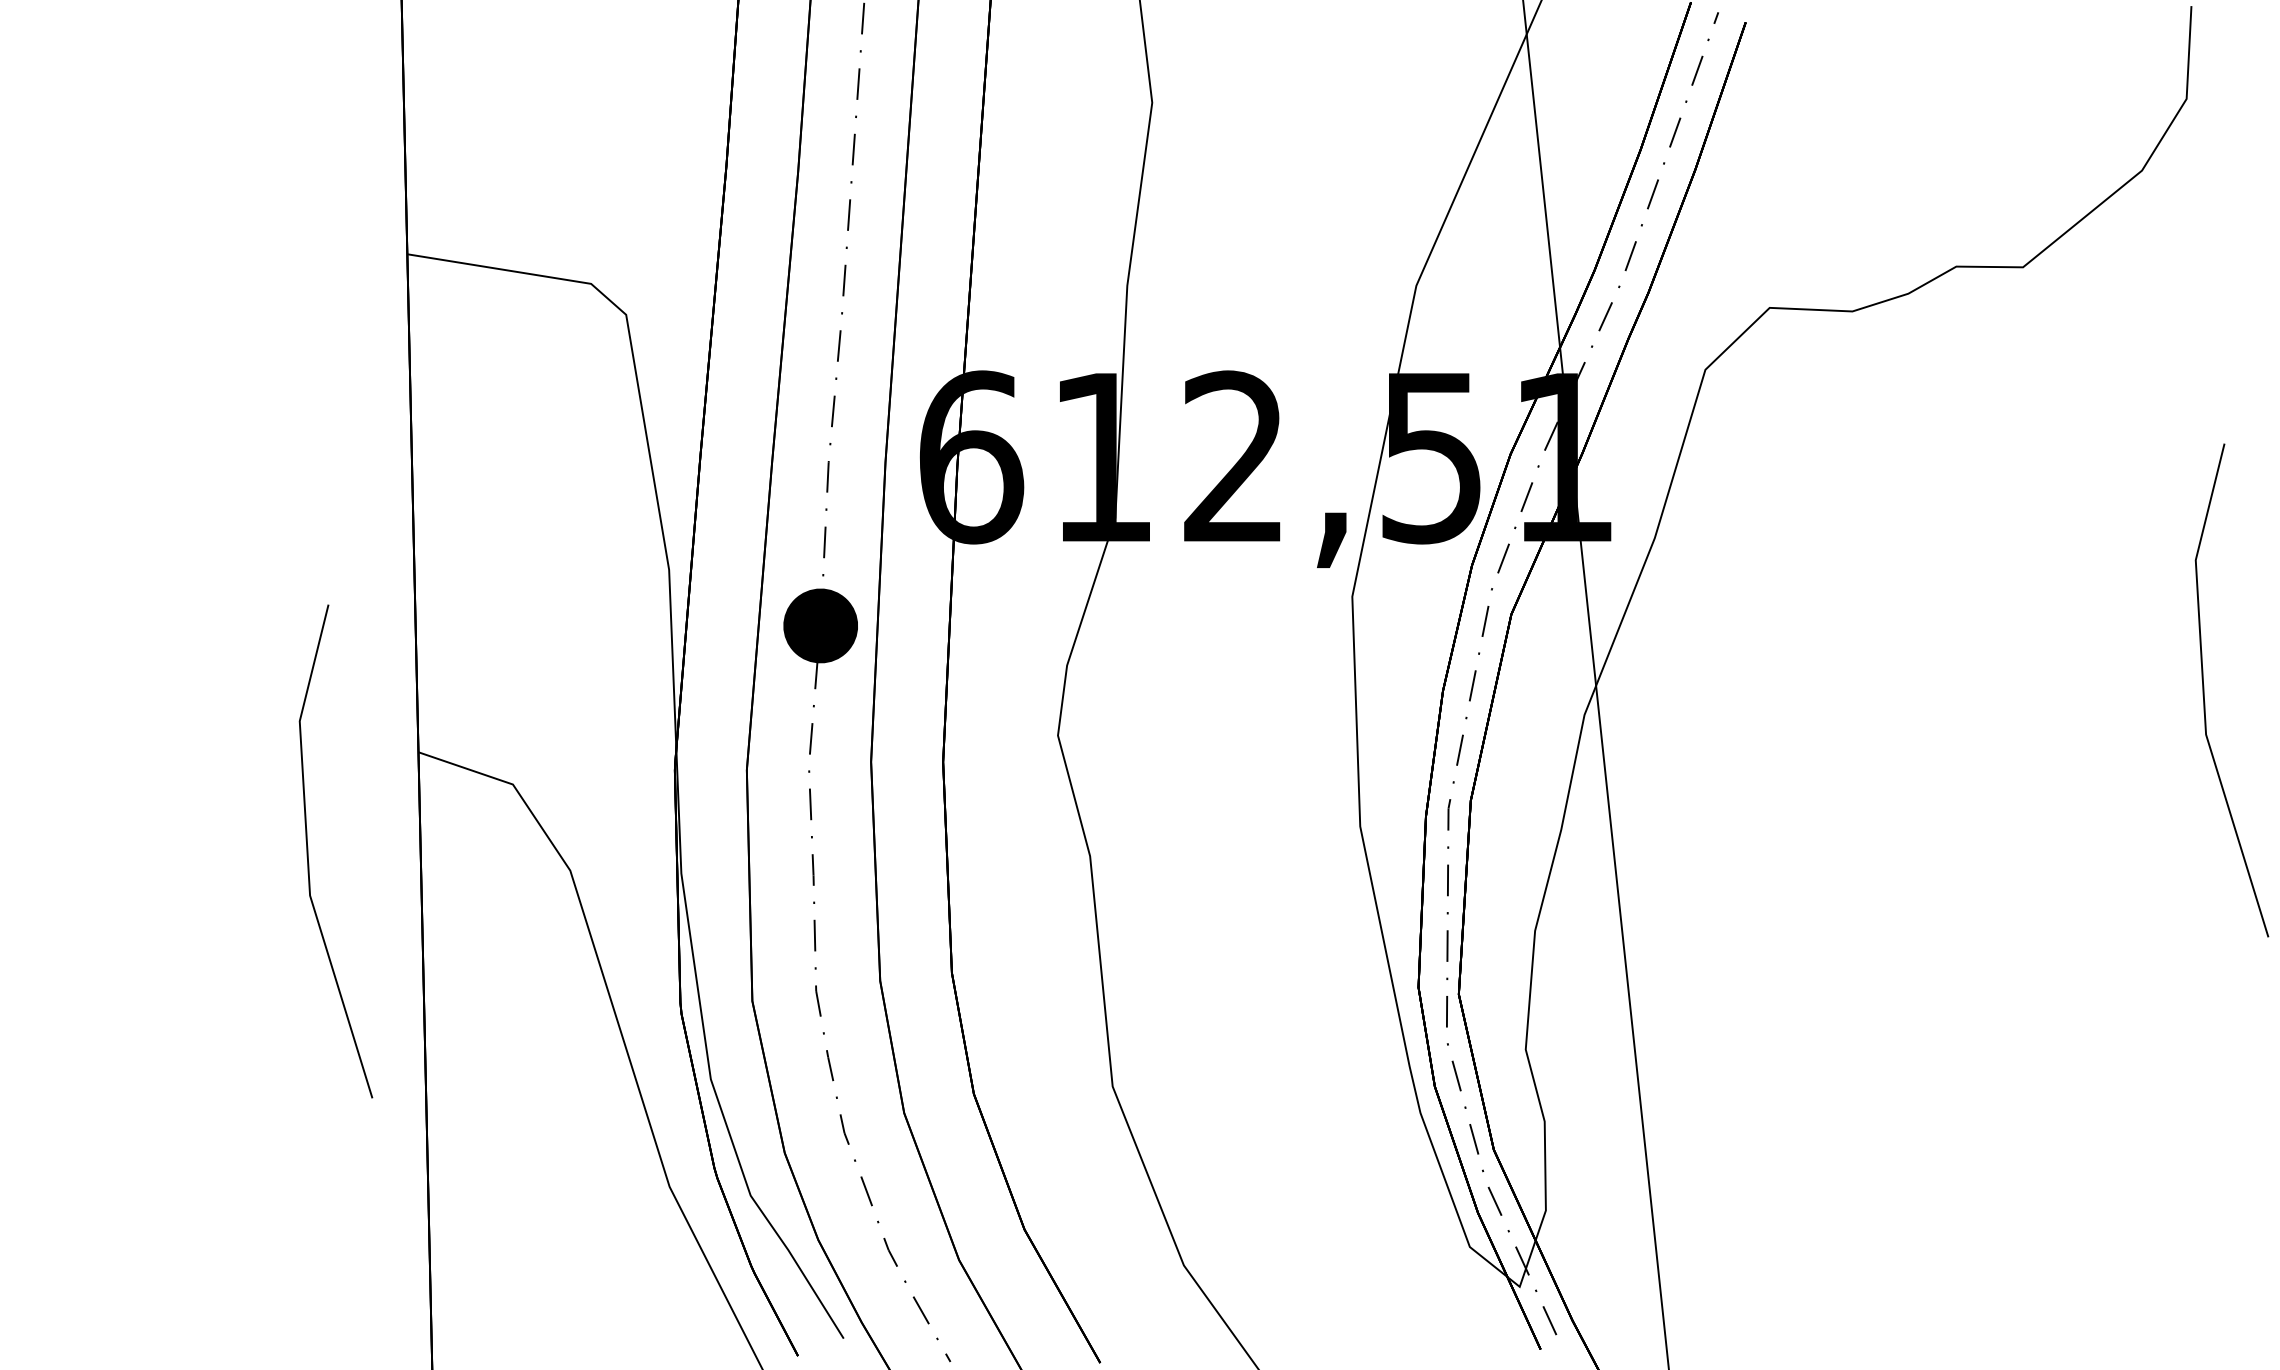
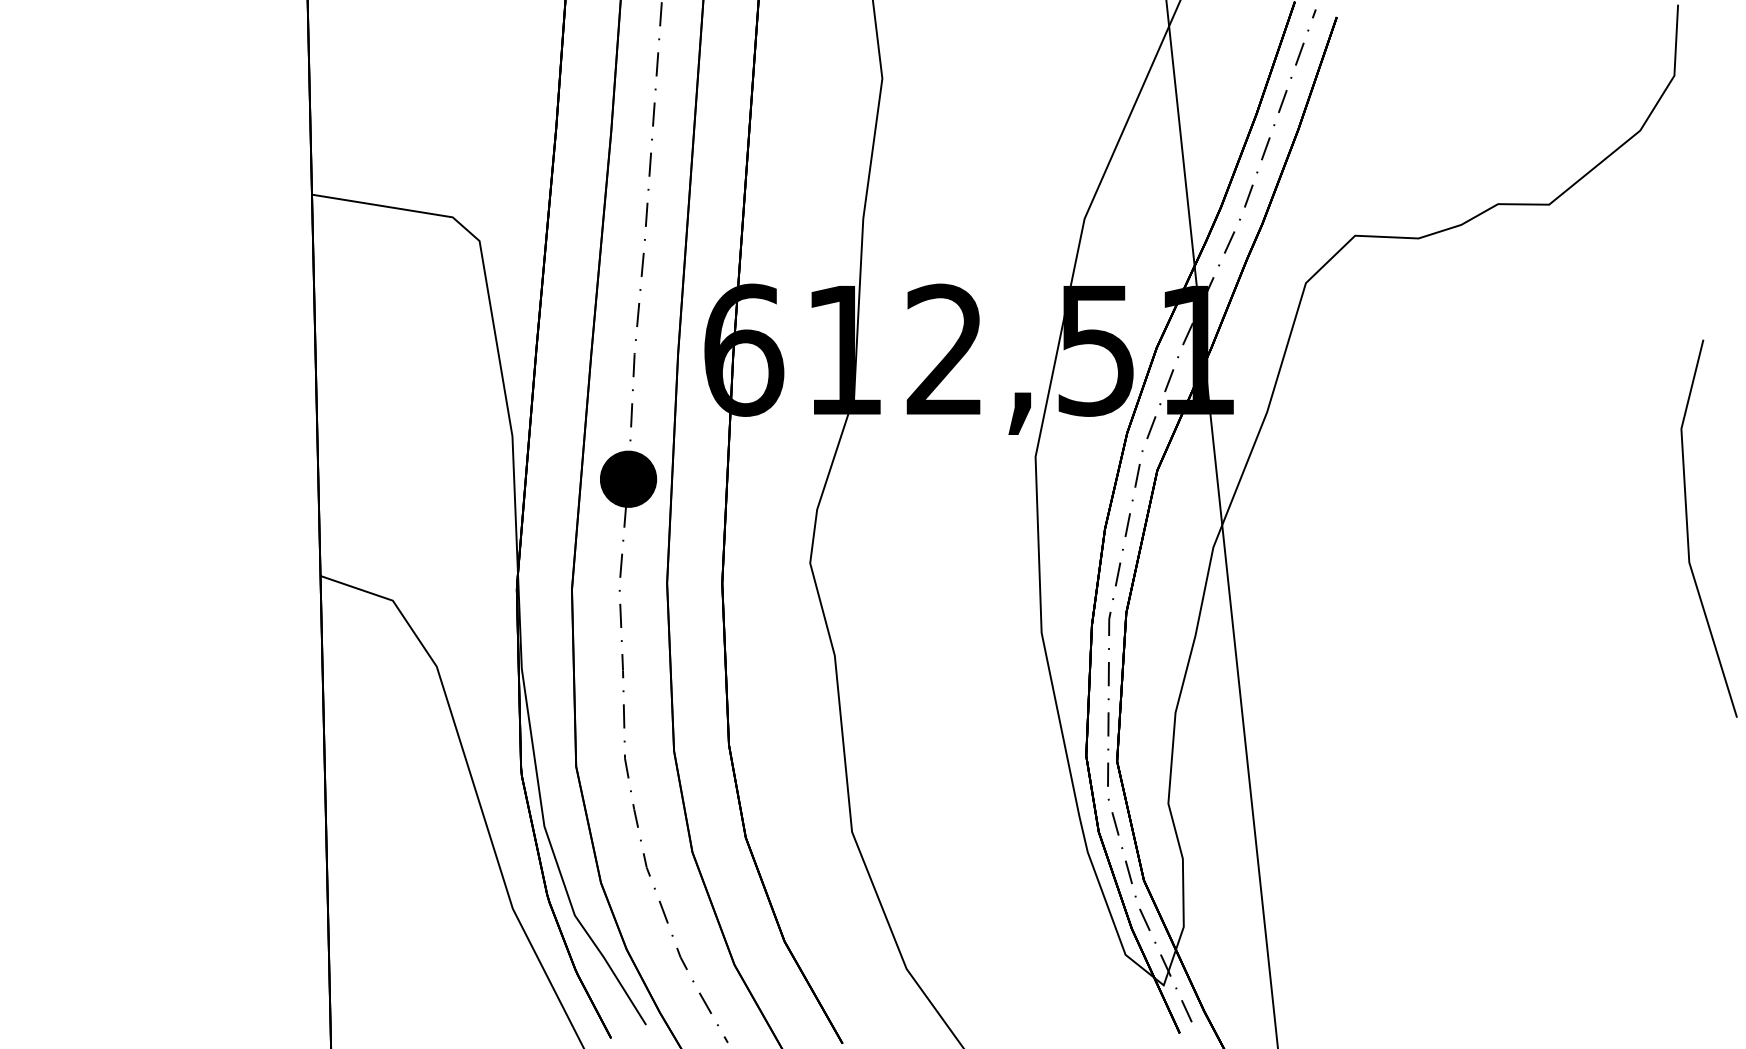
line: (308, 851) -> (236, 651), removed

